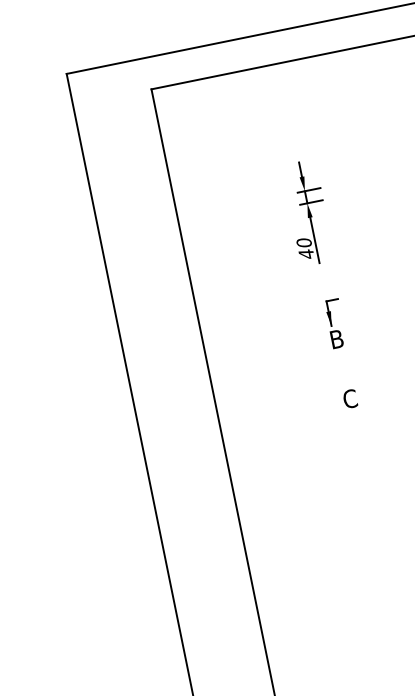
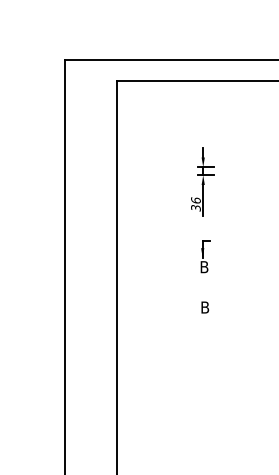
text: (304, 248) -> (195, 204), 40 -> 36
text: (349, 399) -> (204, 307), C -> B

